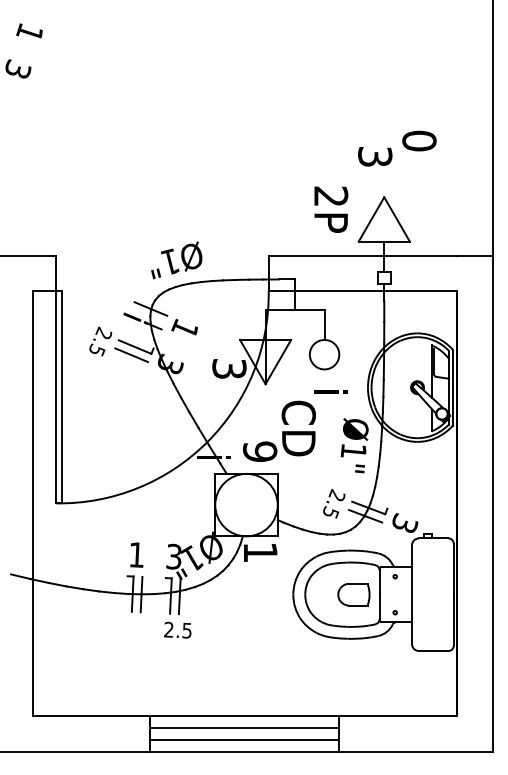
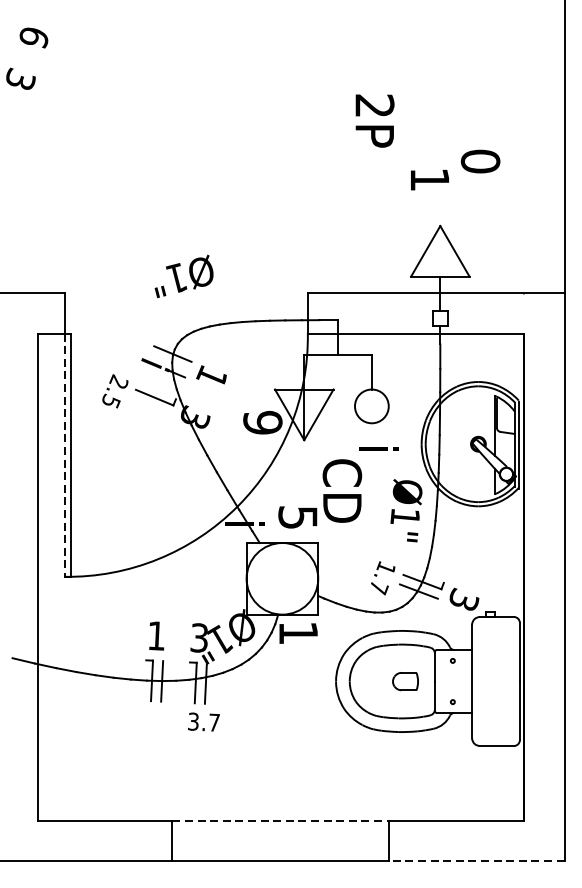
text: (29, 32) -> (33, 37), 1 -> 6
text: (375, 156) -> (430, 179), 3 -> 1
text: (331, 209) -> (375, 120), moved
text: (176, 260) -> (183, 276), moved
line: (131, 355) -> (150, 407), removed
text: (229, 368) -> (262, 422), 3 -> 9
line: (56, 397) -> (64, 455), solid -> dashed
text: (260, 451) -> (298, 517), 9 -> 5
text: (334, 504) -> (383, 578), 2.5 -> 1.7
part: (353, 594) -> (405, 681), size x0.7
text: (177, 630) -> (203, 722), 2.5 -> 3.7
line: (245, 716) -> (281, 821), solid -> dashed
line: (244, 728) -> (280, 834), removed
line: (244, 739) -> (280, 847), removed
line: (415, 751) -> (476, 861), solid -> dashed

